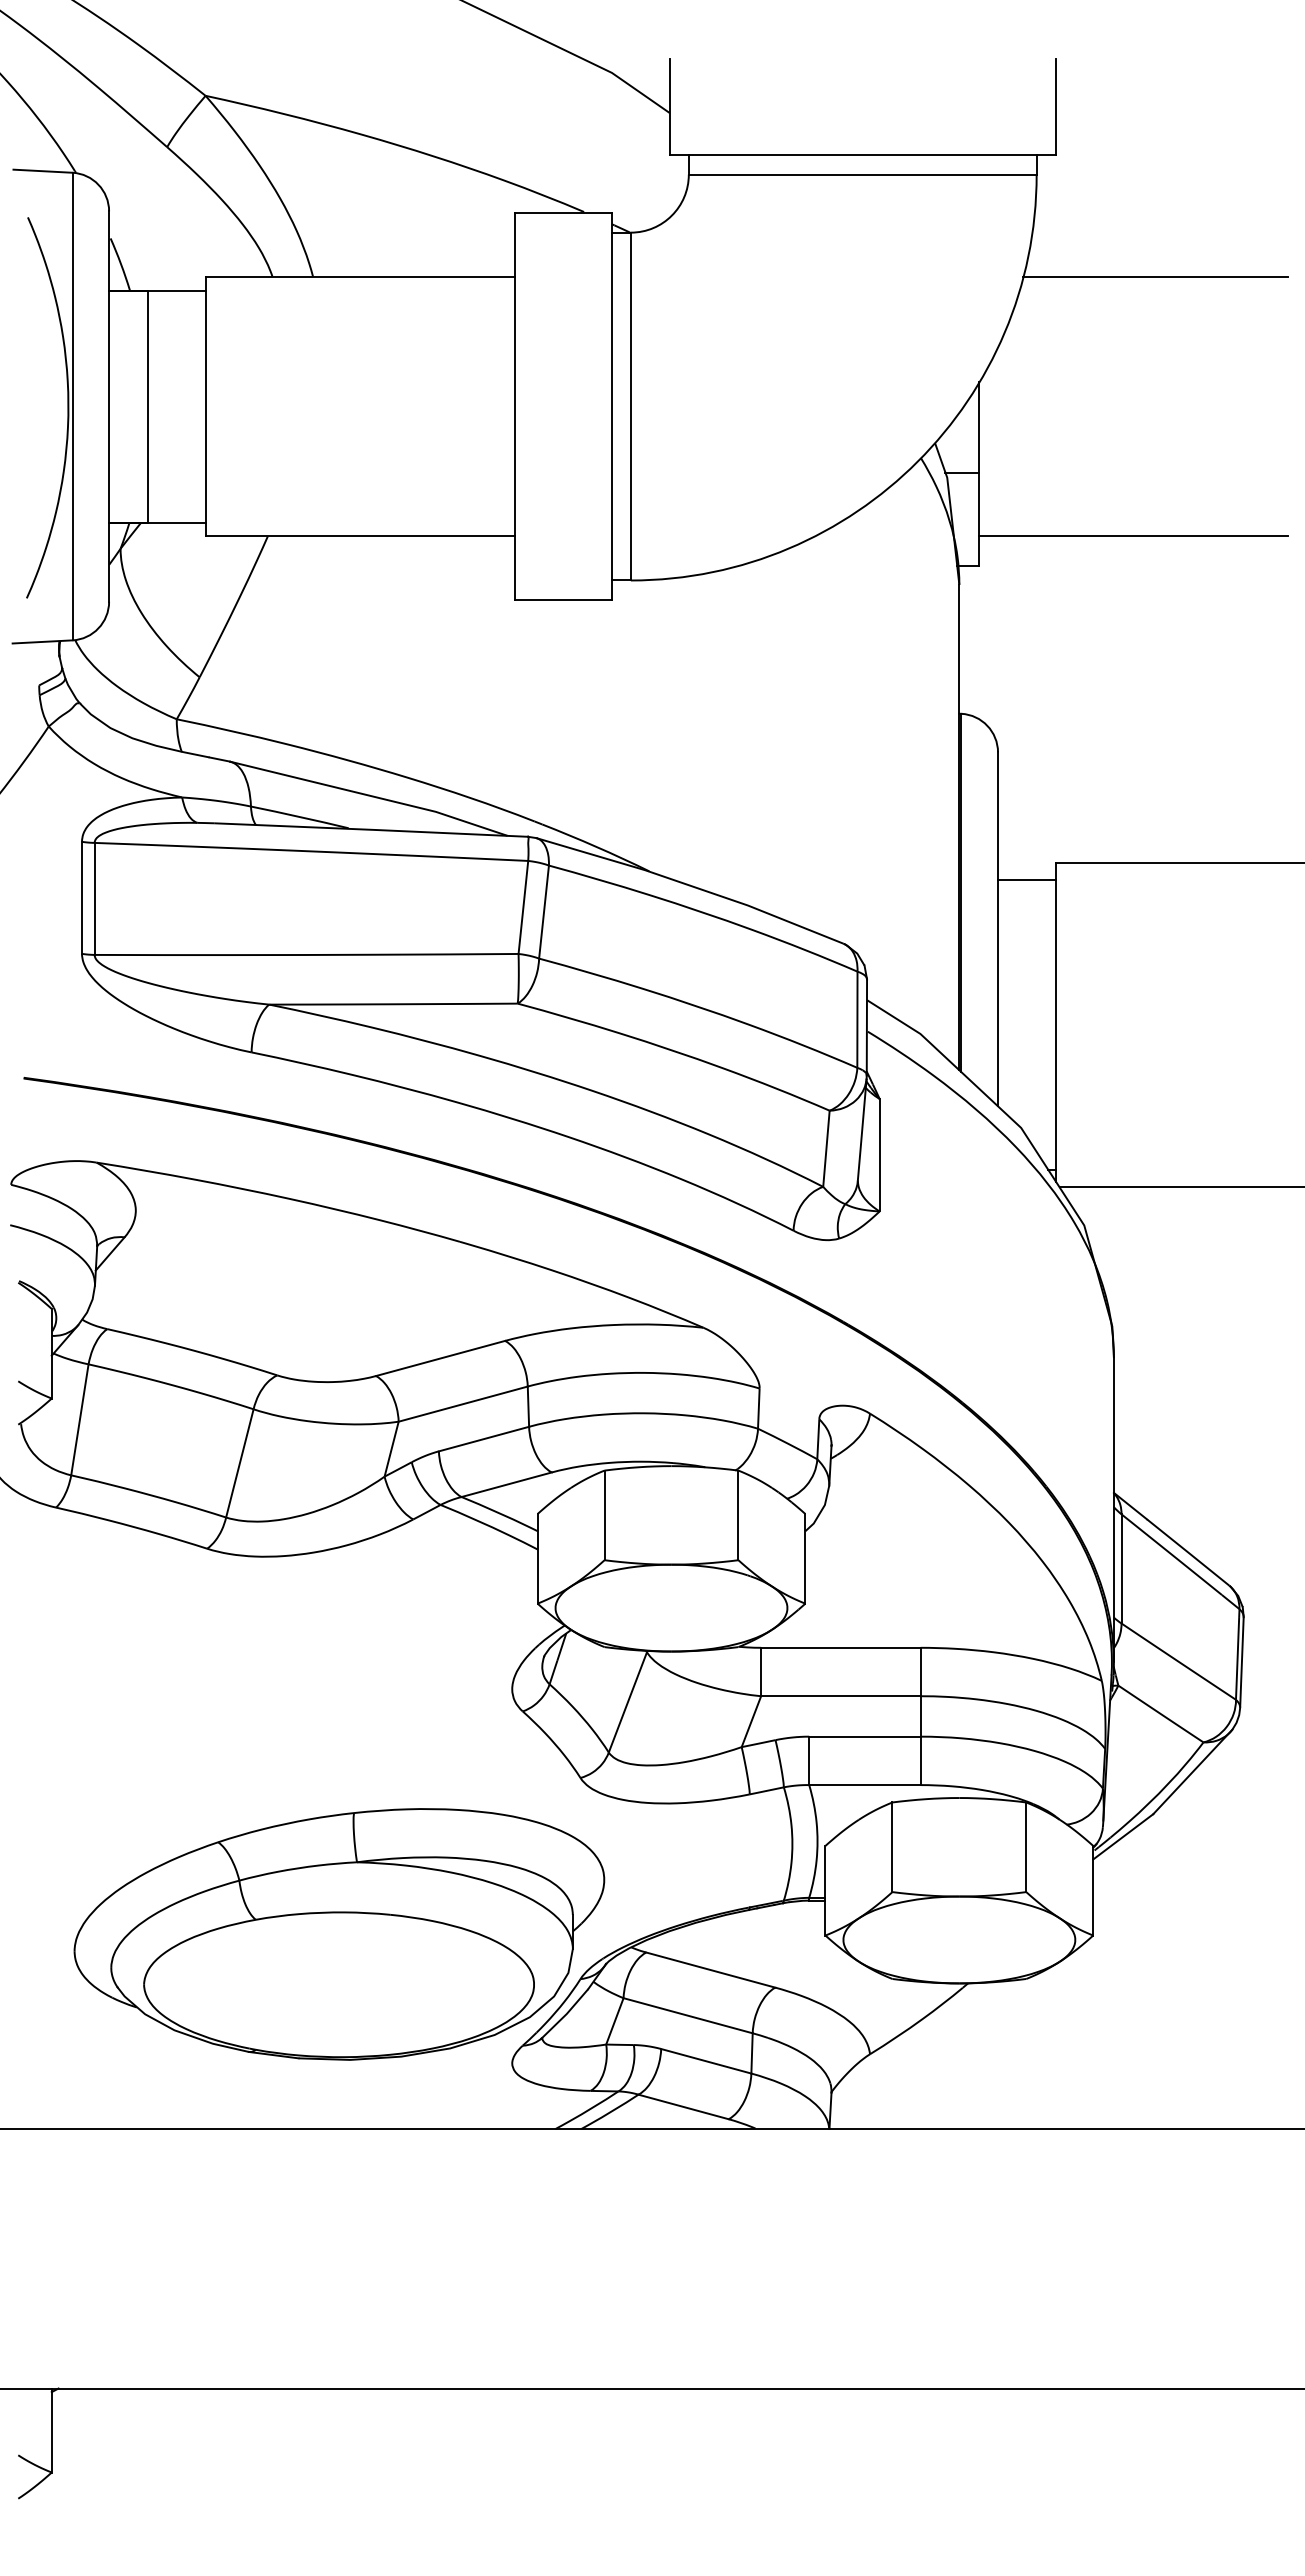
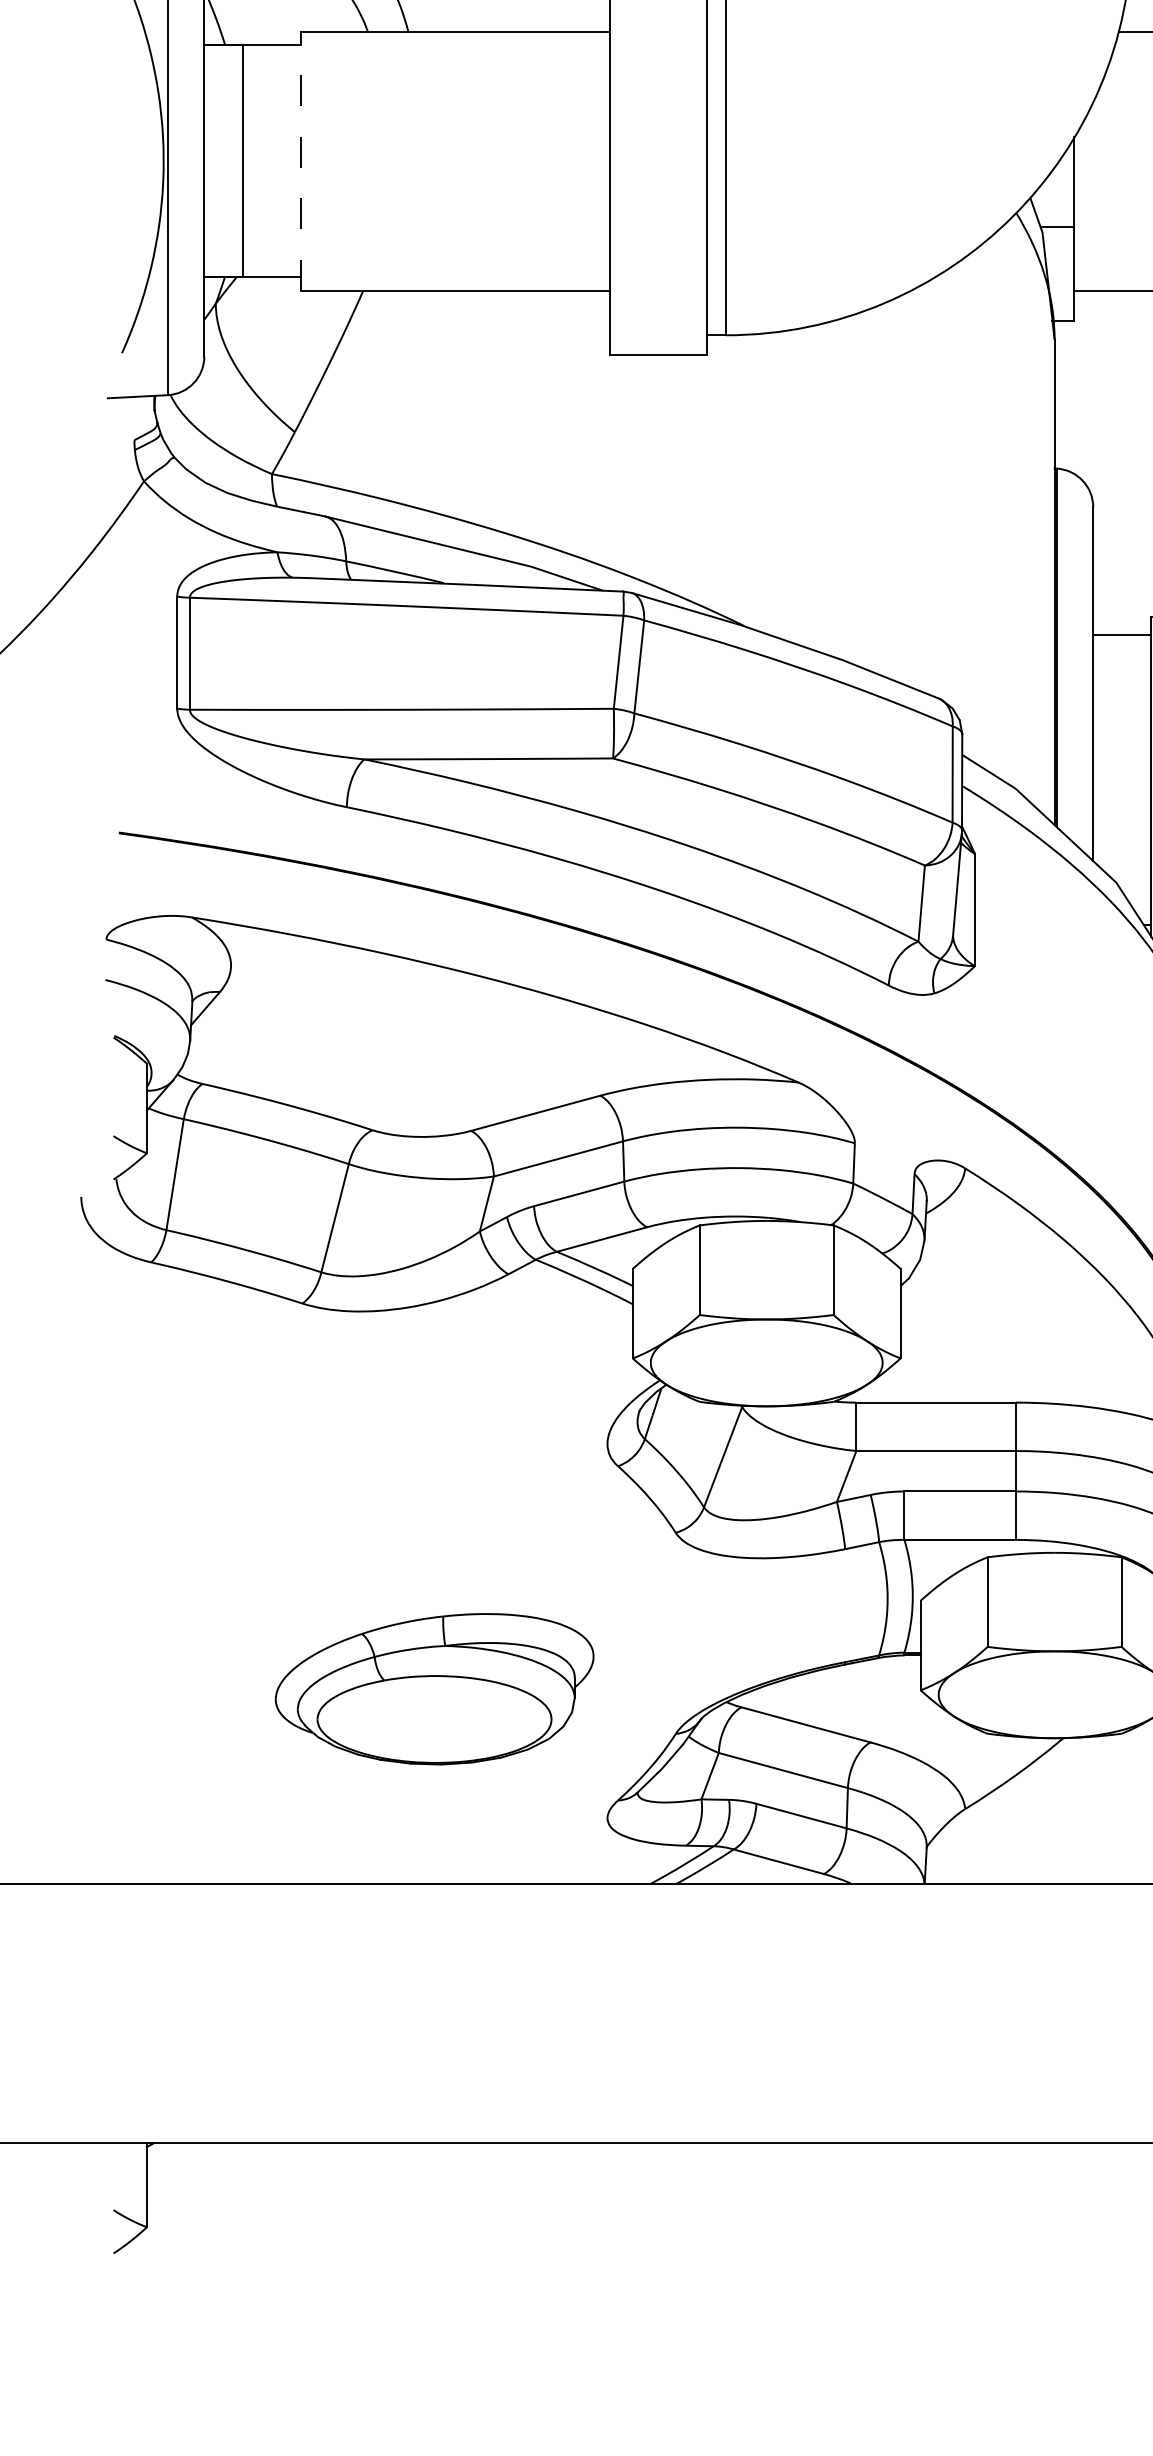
line: (205, 406) -> (300, 161), solid -> dashed
part: (339, 1934) -> (434, 1689), size x0.6

